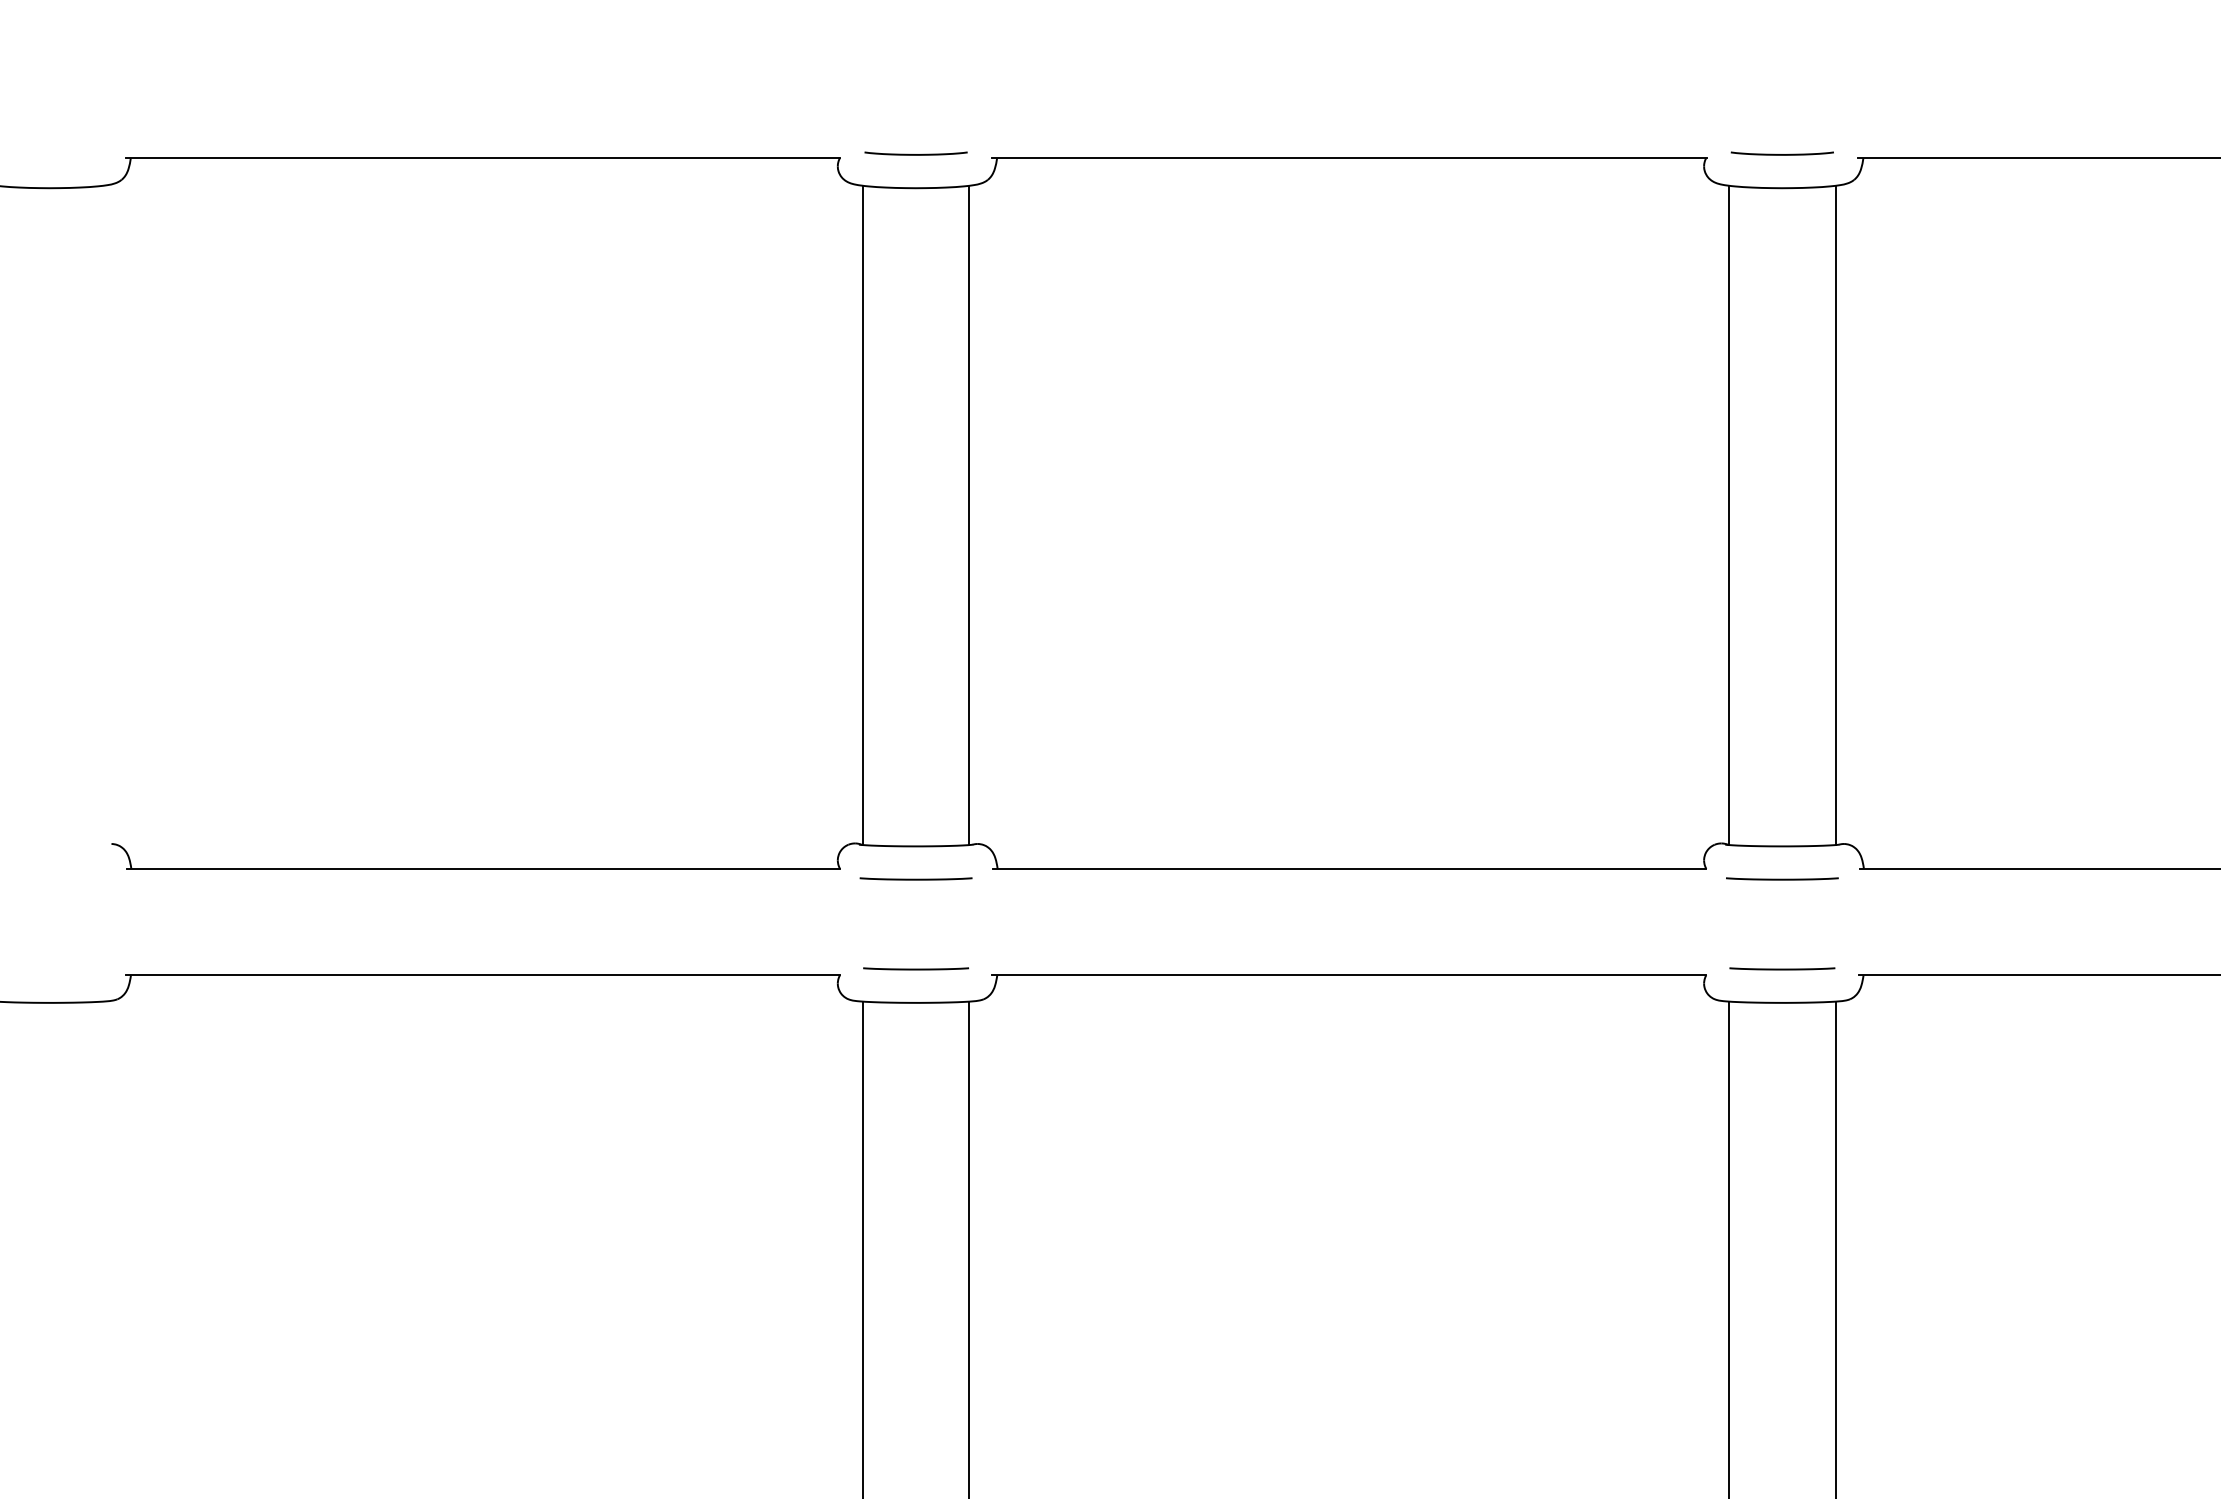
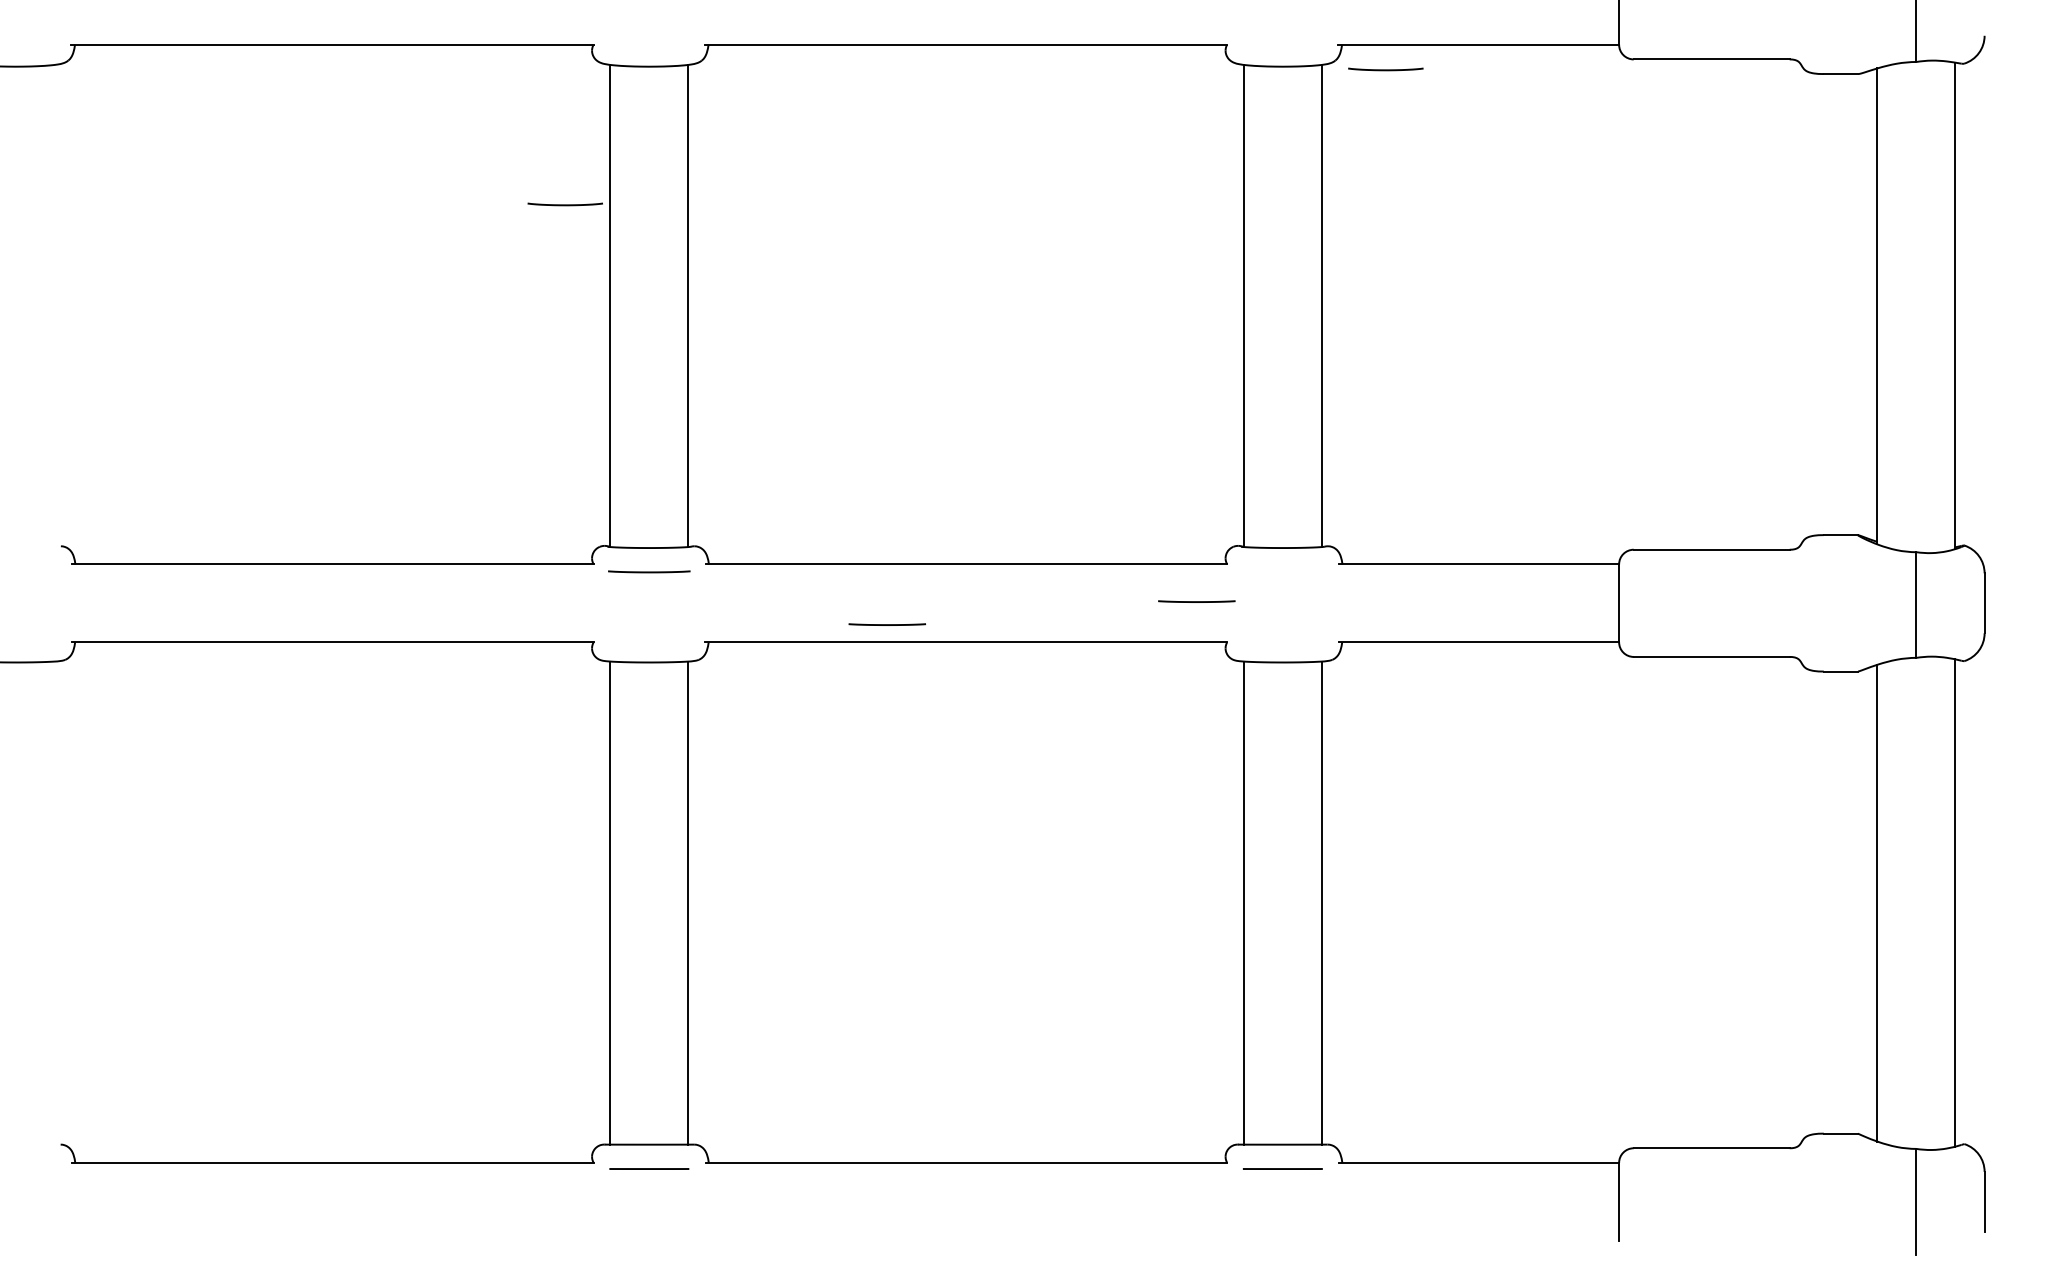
curve: (914, 153) -> (564, 204), moved
curve: (1781, 153) -> (1385, 69), moved
line: (1781, 878) -> (1282, 571), removed
line: (914, 968) -> (886, 624), moved
line: (1781, 968) -> (1196, 601), moved

